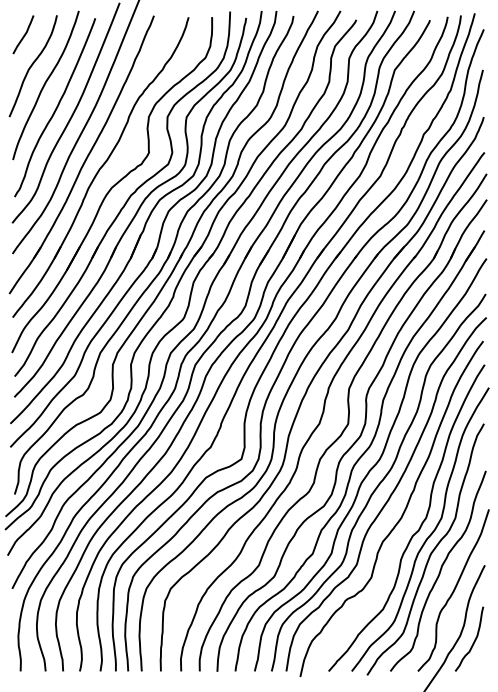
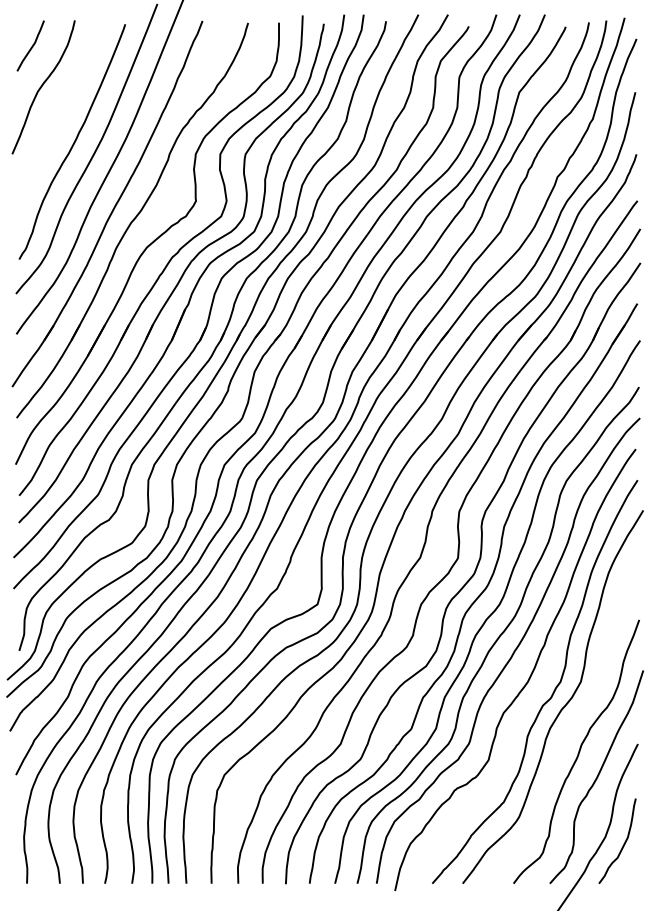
curve: (45, 85) -> (59, 112), removed
curve: (430, 552) -> (566, 727), removed

